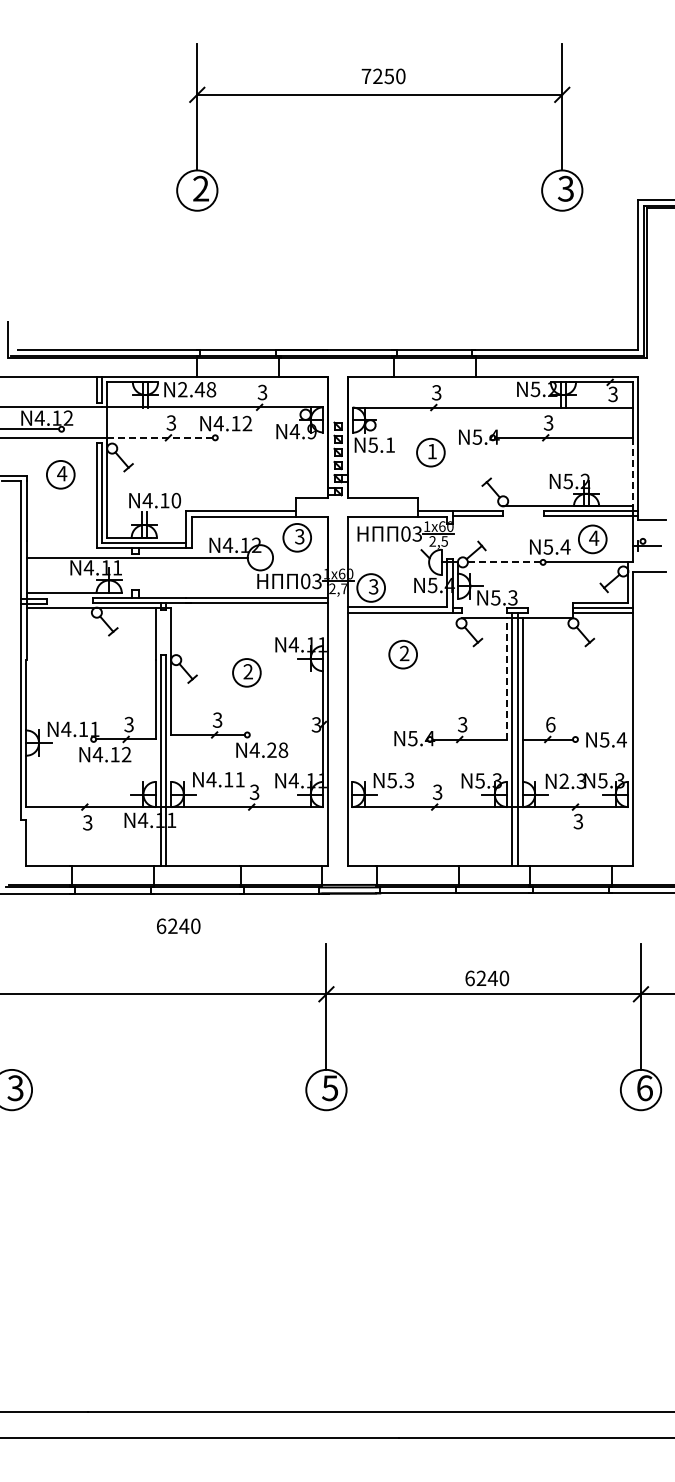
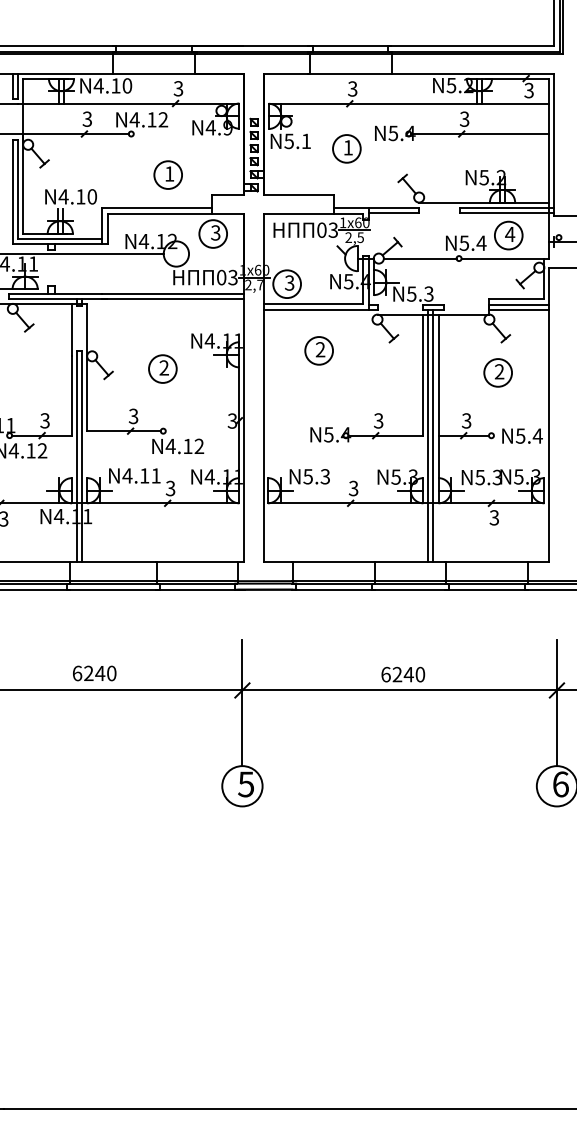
text: (196, 389) -> (112, 85), N2.48 -> N4.10
line: (159, 437) -> (75, 133), dashed -> solid
line: (632, 472) -> (548, 168), dashed -> solid
part: (251, 478) -> (167, 174), added
line: (504, 562) -> (420, 258), dashed -> solid
part: (581, 676) -> (497, 372), added
line: (507, 678) -> (423, 374), dashed -> solid
text: (550, 724) -> (466, 420), 6 -> 3
text: (277, 749) -> (193, 445), N4.28 -> N4.12
text: (563, 781) -> (479, 477), N2.3 -> N5.3
text: (178, 925) -> (94, 672), moved

